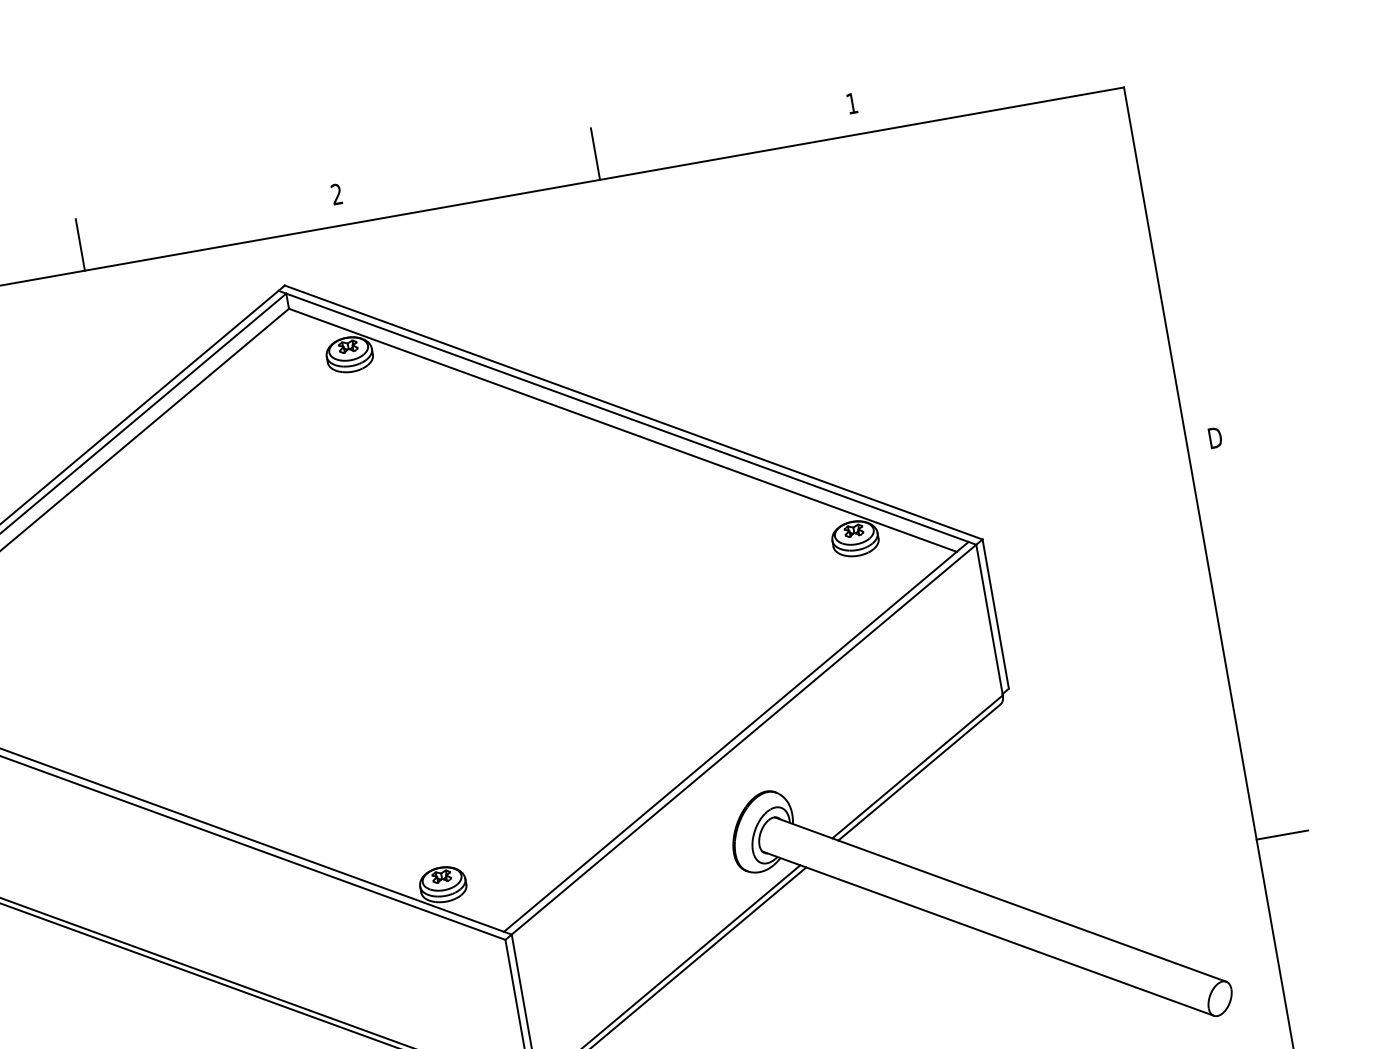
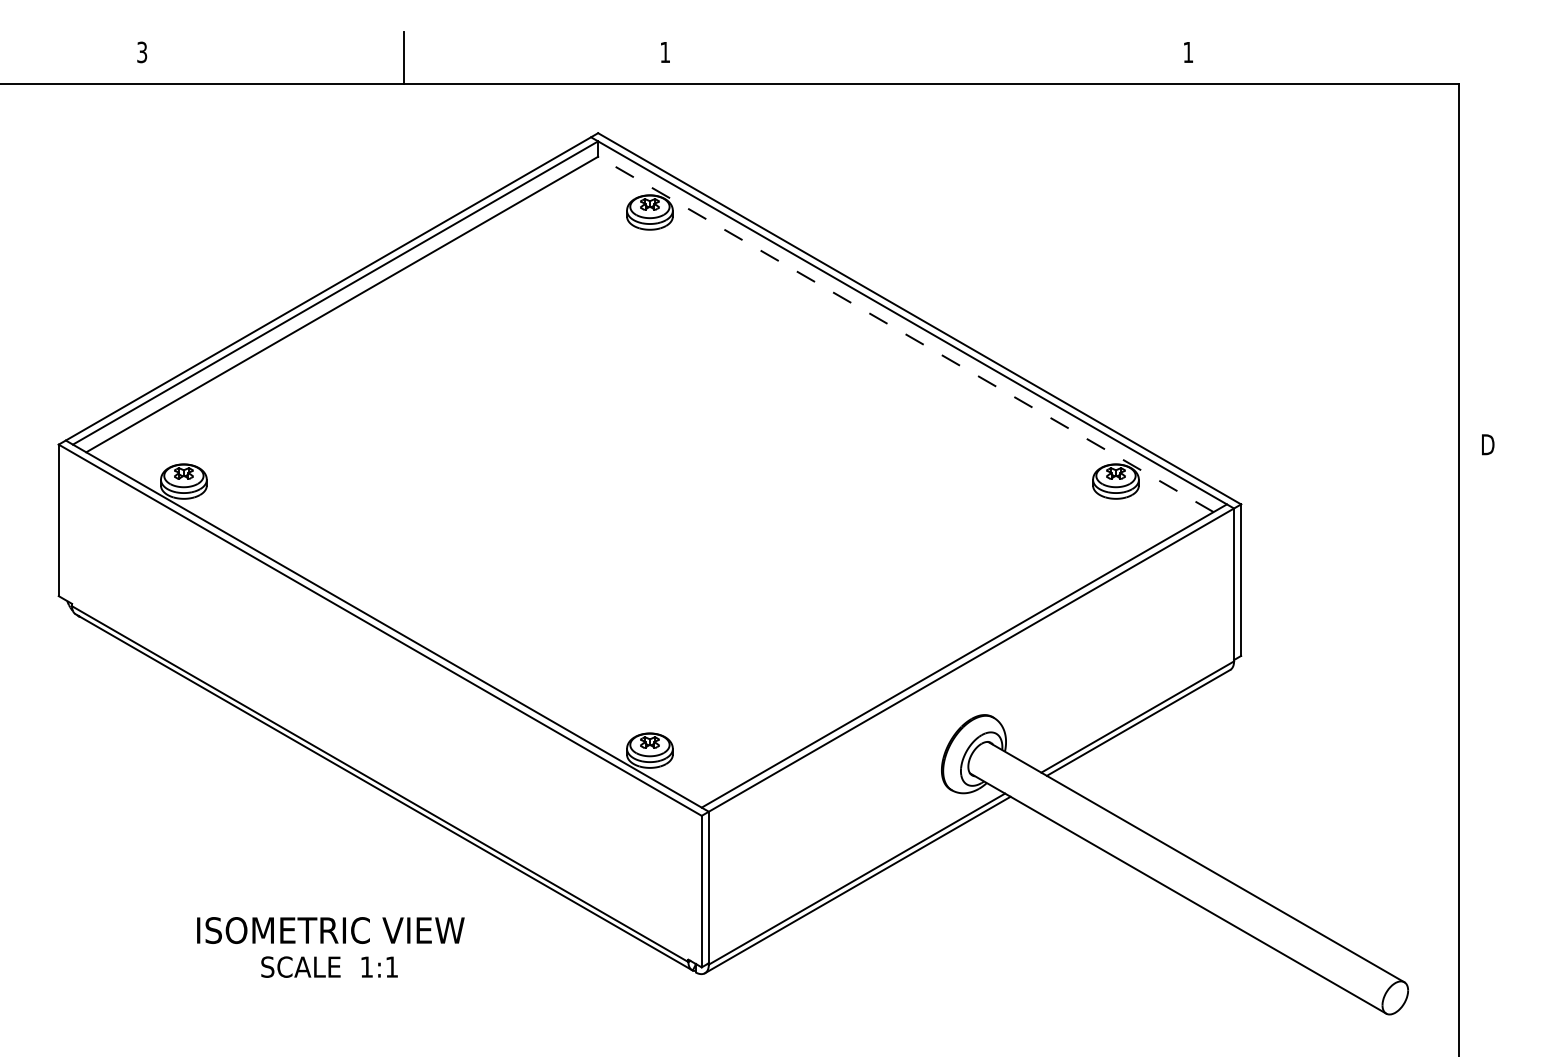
line: (595, 154) -> (926, 57), removed
text: (336, 193) -> (664, 51), 2 -> 1
line: (622, 430) -> (905, 334), solid -> dashed
line: (1281, 835) -> (1484, 847), removed

